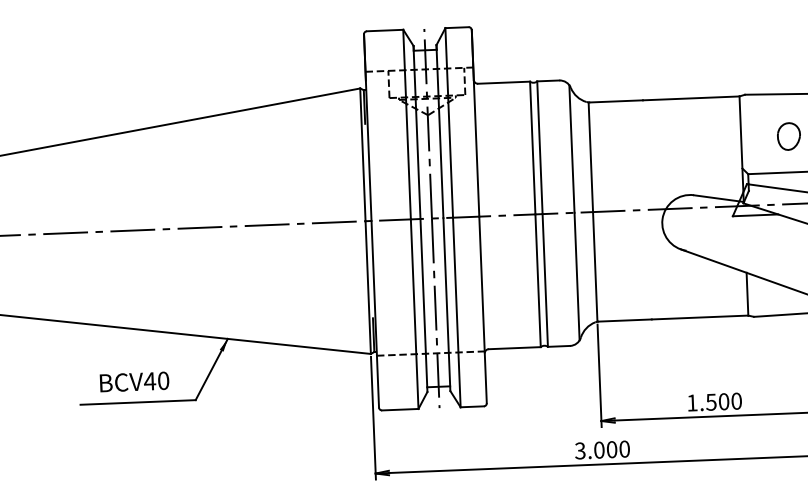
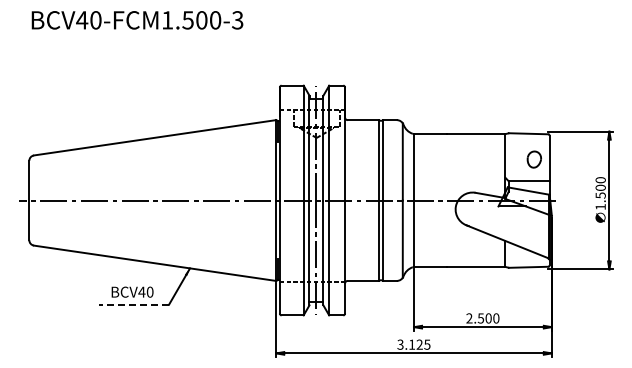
line: (138, 402) -> (134, 304), solid -> dashed
text: (692, 403) -> (469, 318), 1.500 -> 2.500
text: (611, 449) -> (419, 344), 3.000 -> 3.125

